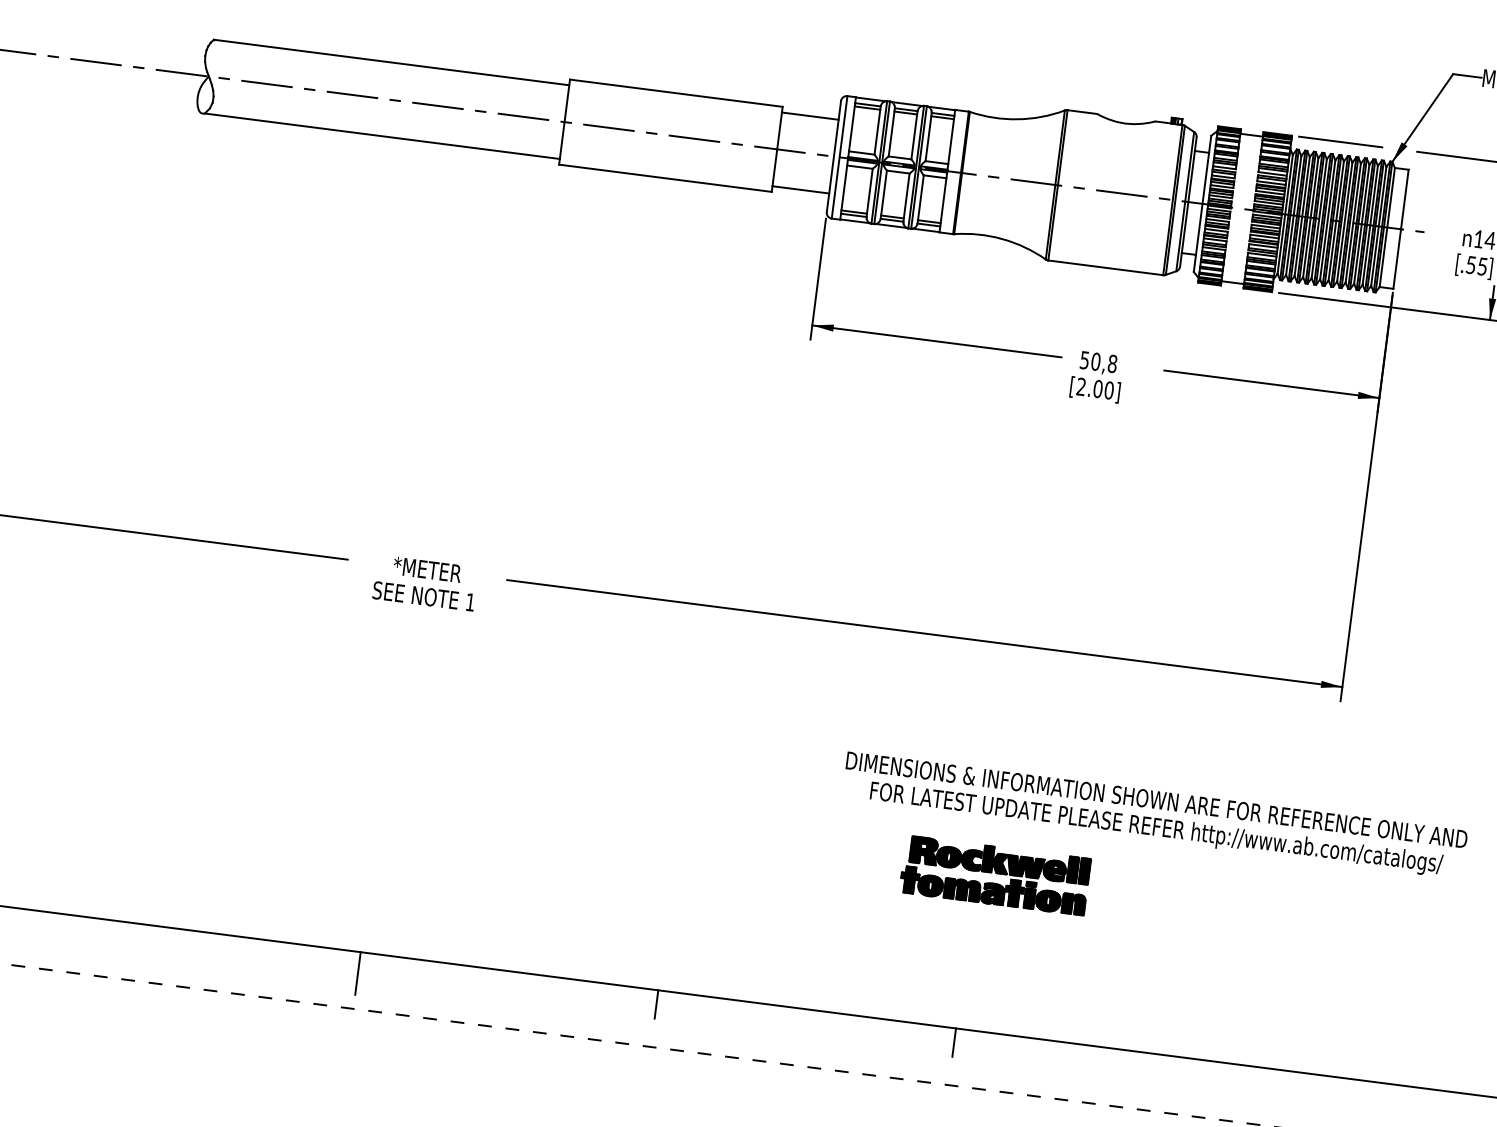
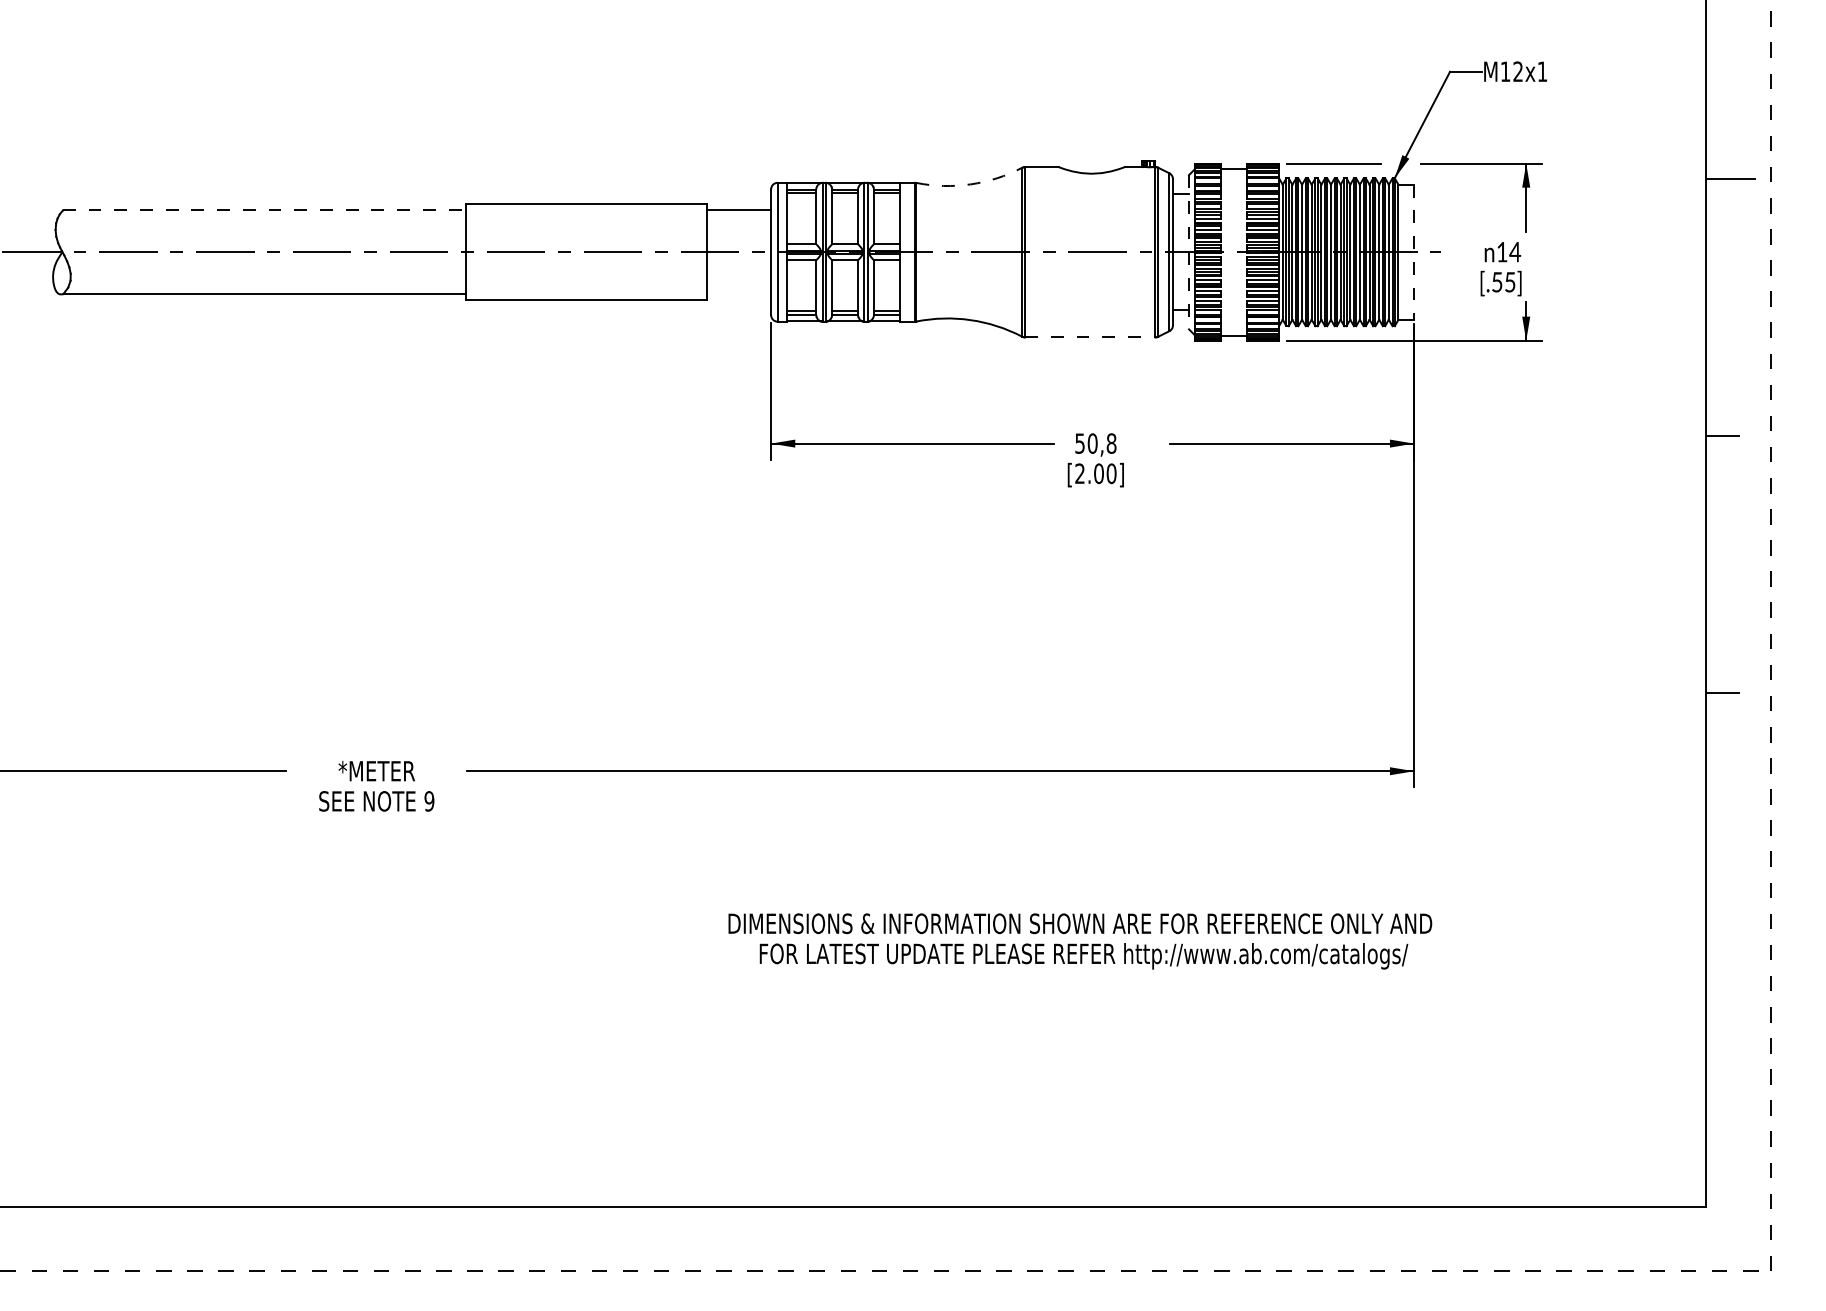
line: (391, 62) -> (264, 210), solid -> dashed
arc: (1017, 119) -> (970, 184), solid -> dashed
line: (800, 190) -> (738, 294), removed
line: (1202, 204) -> (1189, 252), solid -> dashed
line: (1401, 229) -> (1414, 252), solid -> dashed
line: (1105, 267) -> (1090, 337), solid -> dashed
text: (470, 602) -> (429, 801), 1 -> 9
text: (1155, 815) -> (1080, 941), moved
part: (994, 875) -> (1053, 1031), removed
line: (358, 973) -> (357, 1231), removed
line: (656, 1004) -> (694, 1223), removed
line: (953, 1042) -> (1031, 1223), removed

